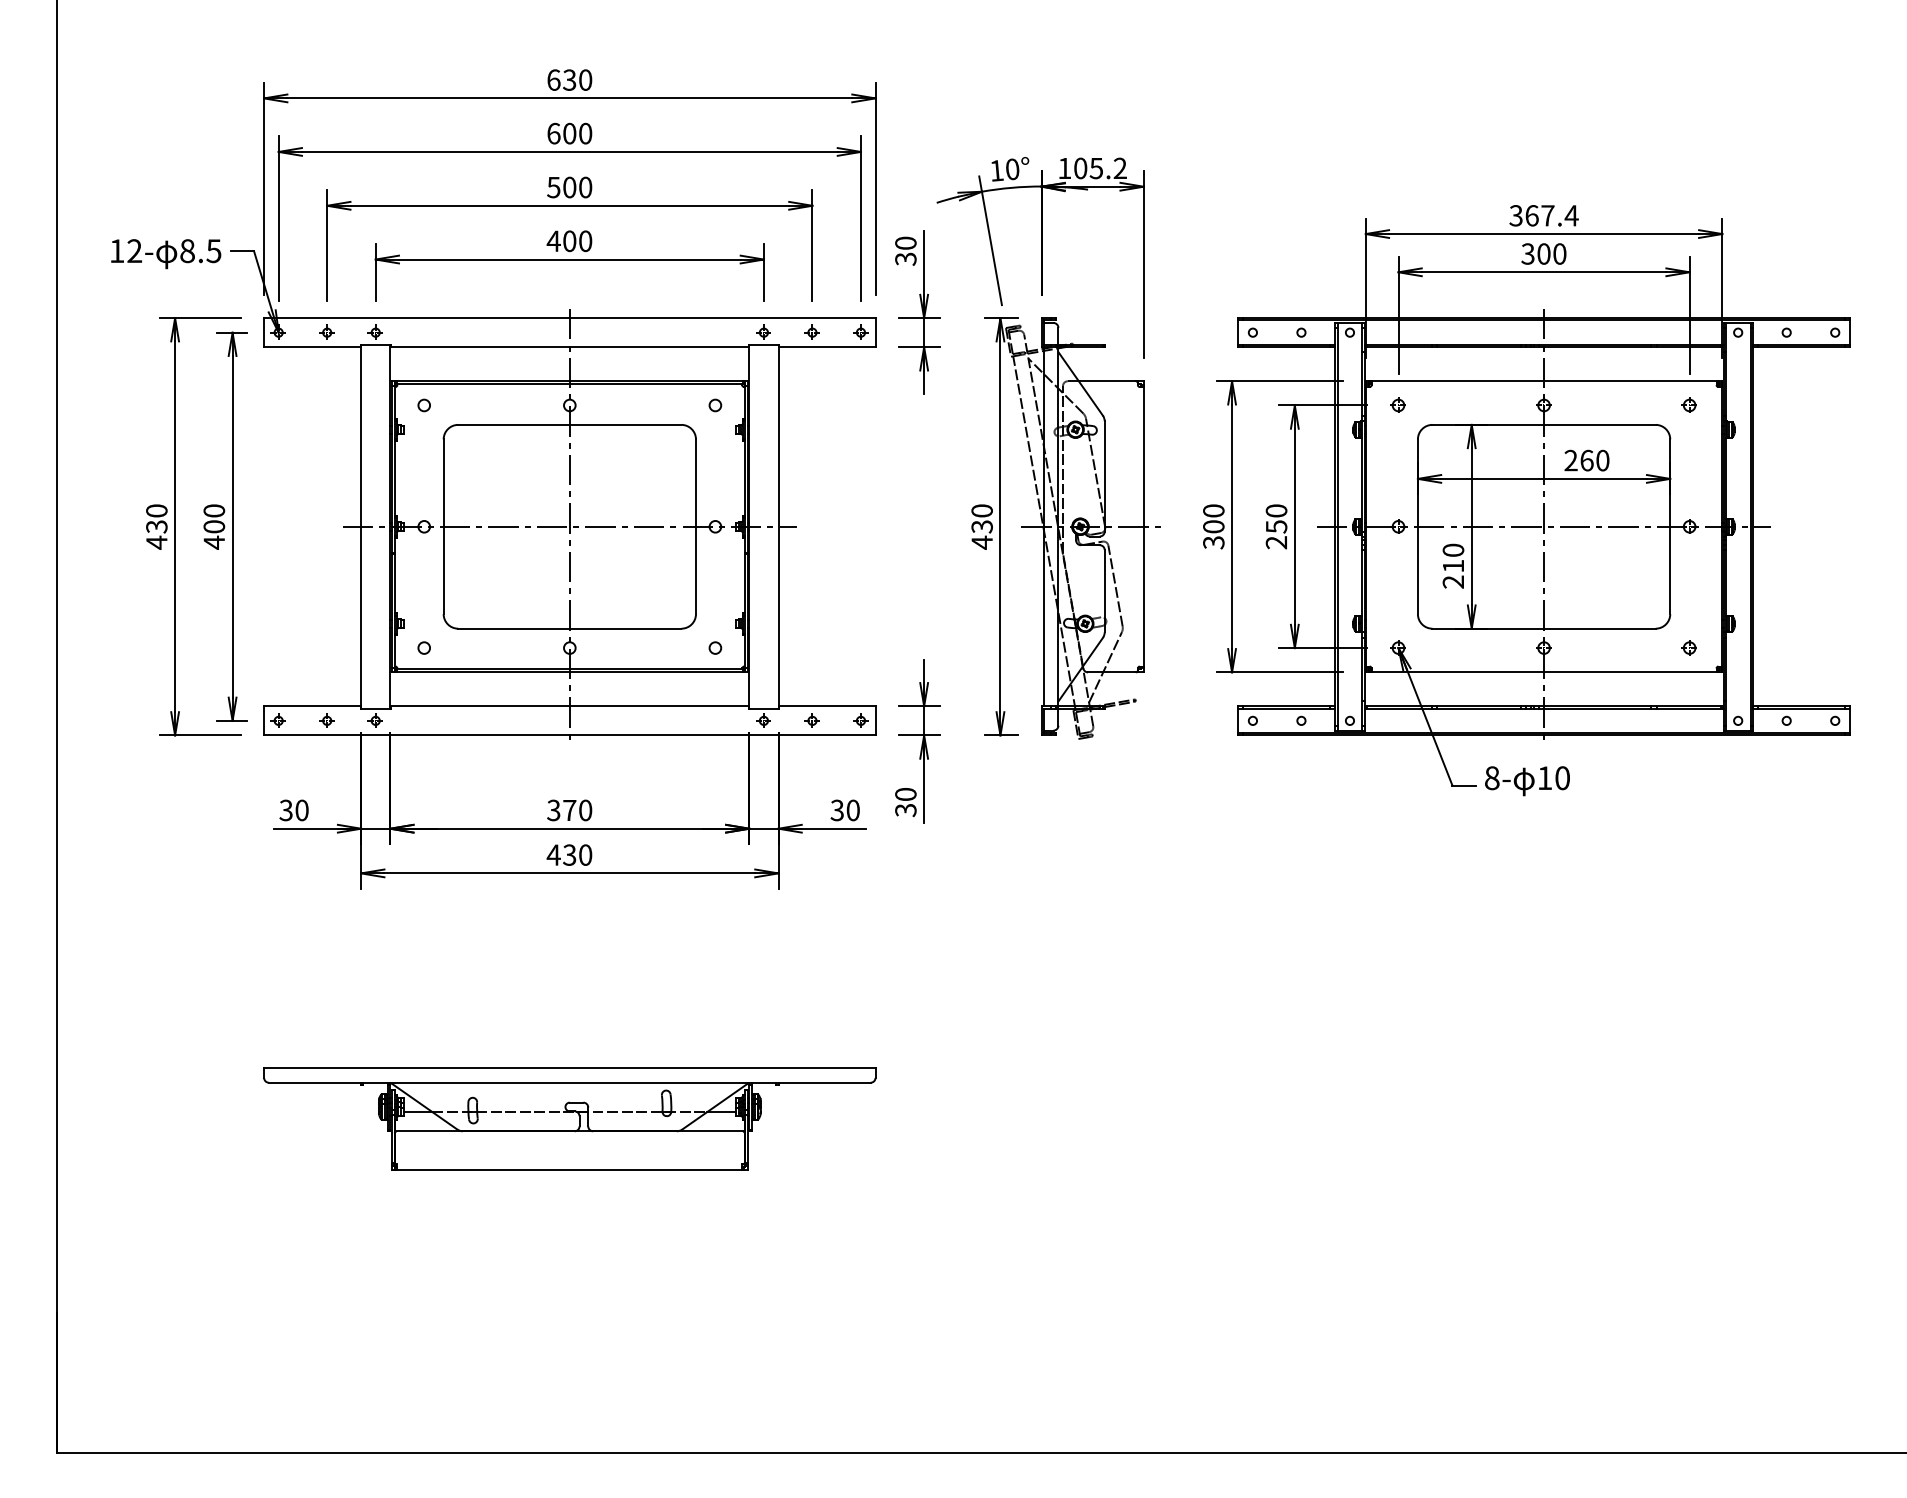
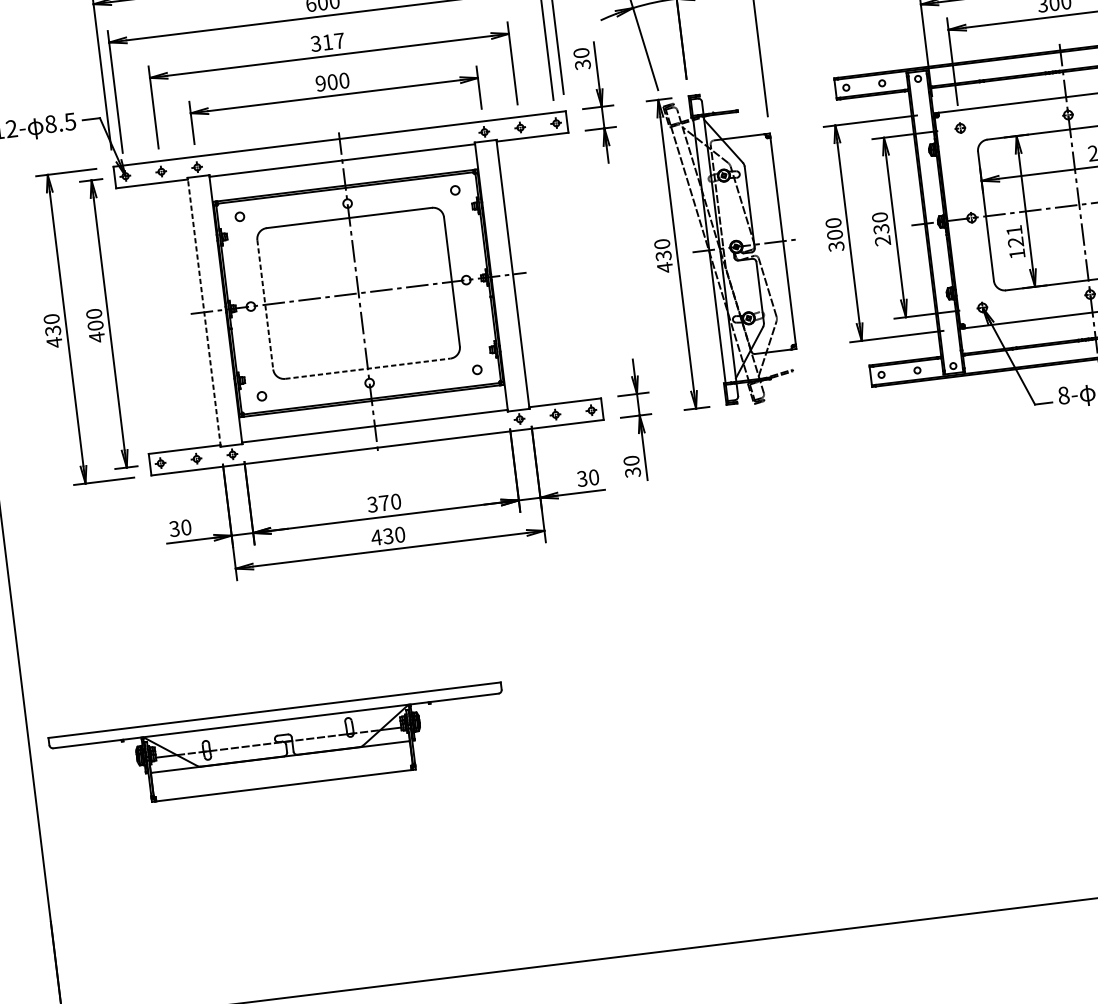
text: (569, 187) -> (327, 42), 500 -> 317
text: (553, 241) -> (320, 83), 400 -> 900
line: (361, 526) -> (204, 312), solid -> dashed
text: (1275, 526) -> (880, 229), 250 -> 230
line: (443, 527) -> (265, 305), solid -> dashed
text: (1453, 565) -> (1015, 241), 210 -> 121
line: (569, 628) -> (367, 368), solid -> dashed
part: (569, 1118) -> (278, 747), moved

